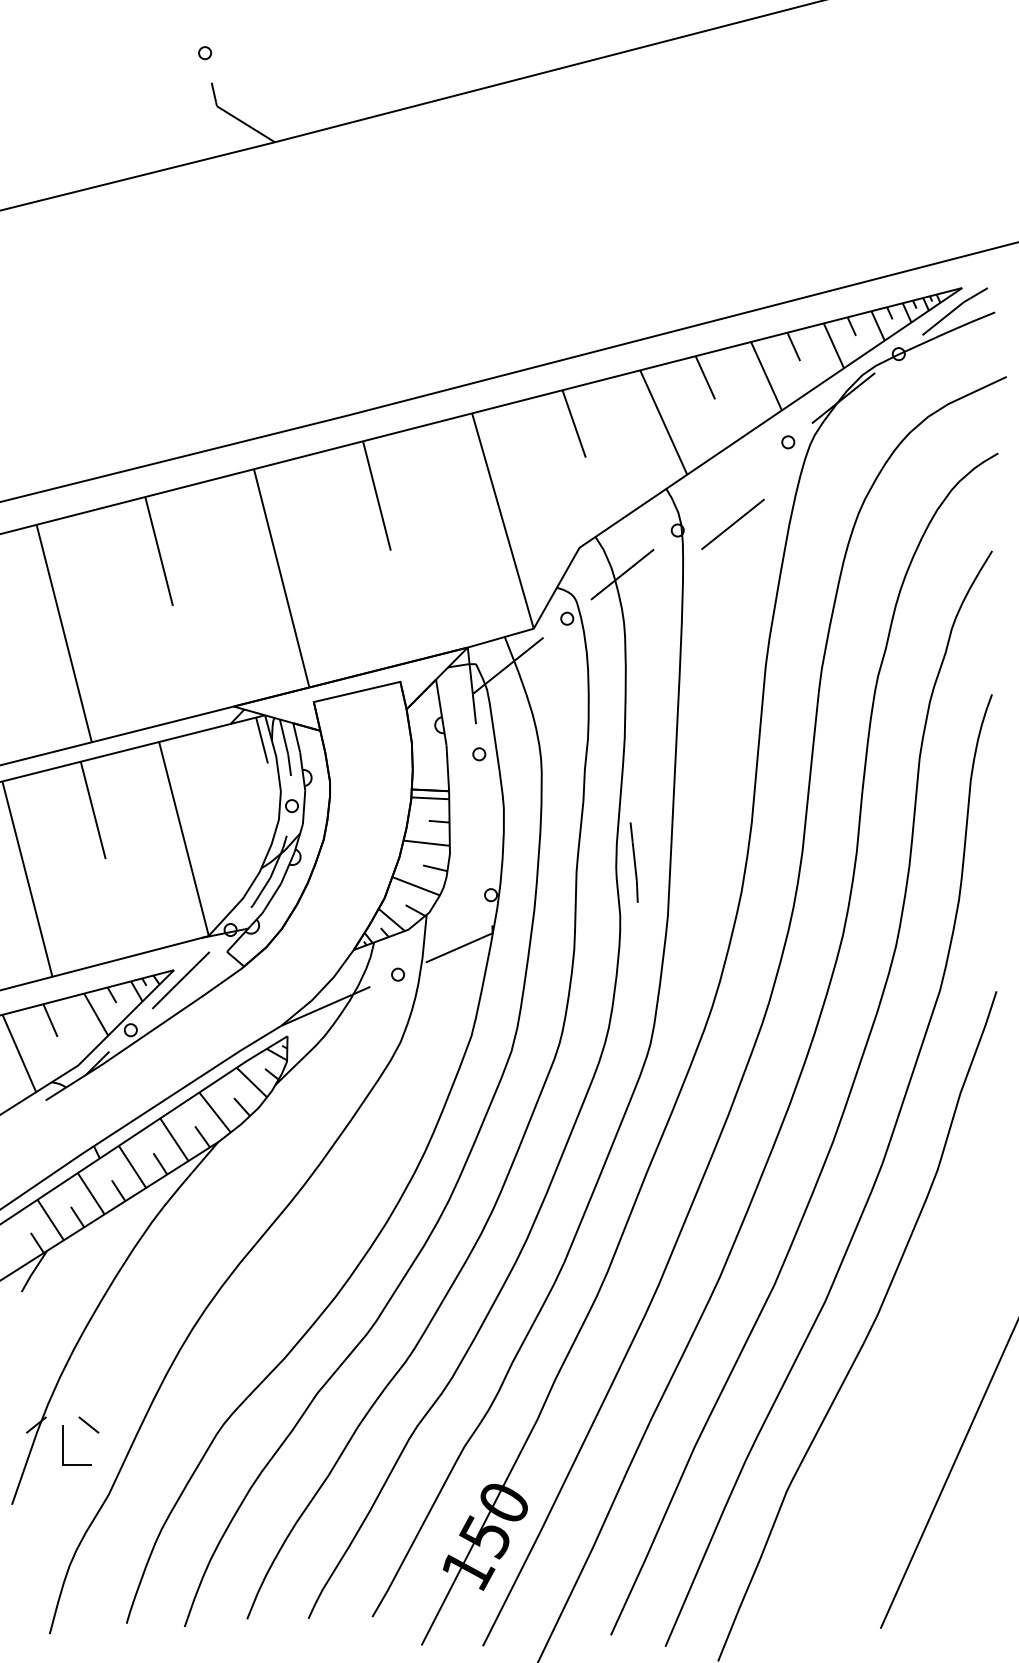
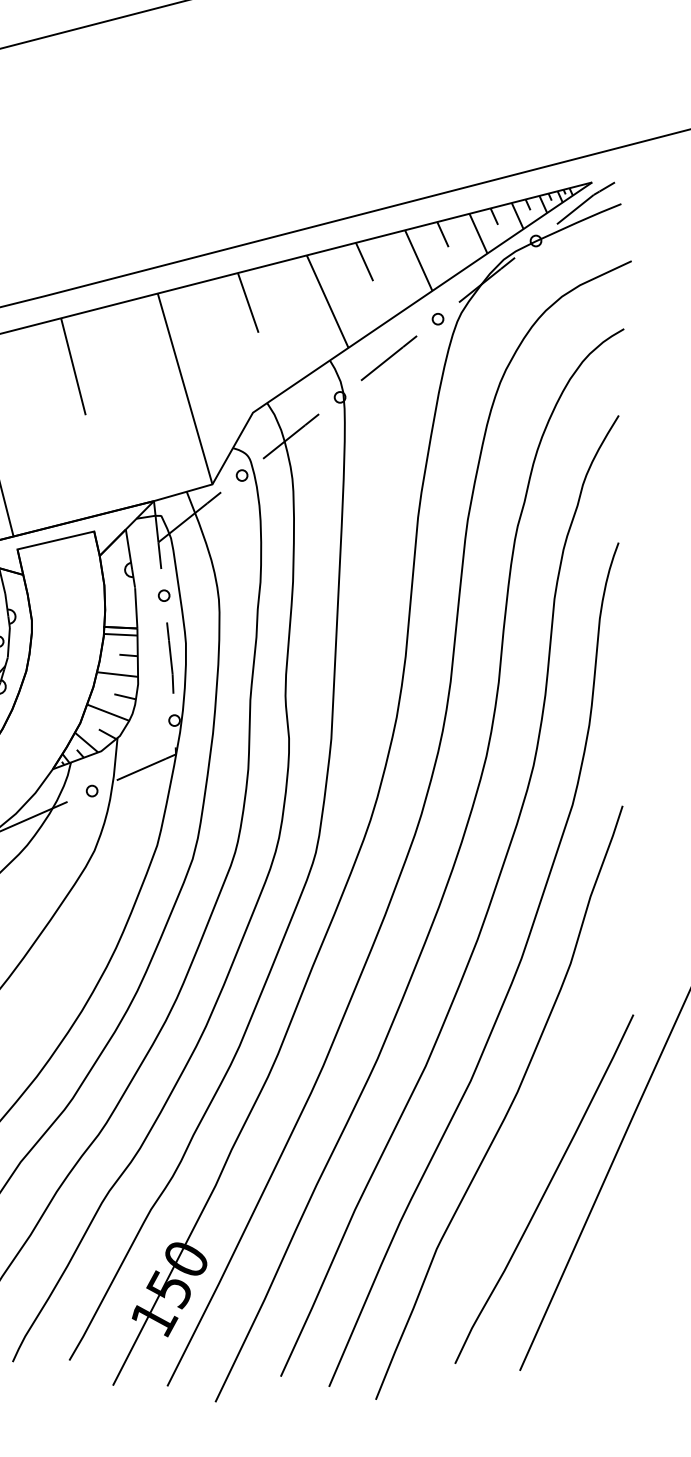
line: (732, 523) -> (388, 357), moved
part: (633, 862) -> (169, 657), moved
curve: (909, 1424) -> (545, 1189), added

